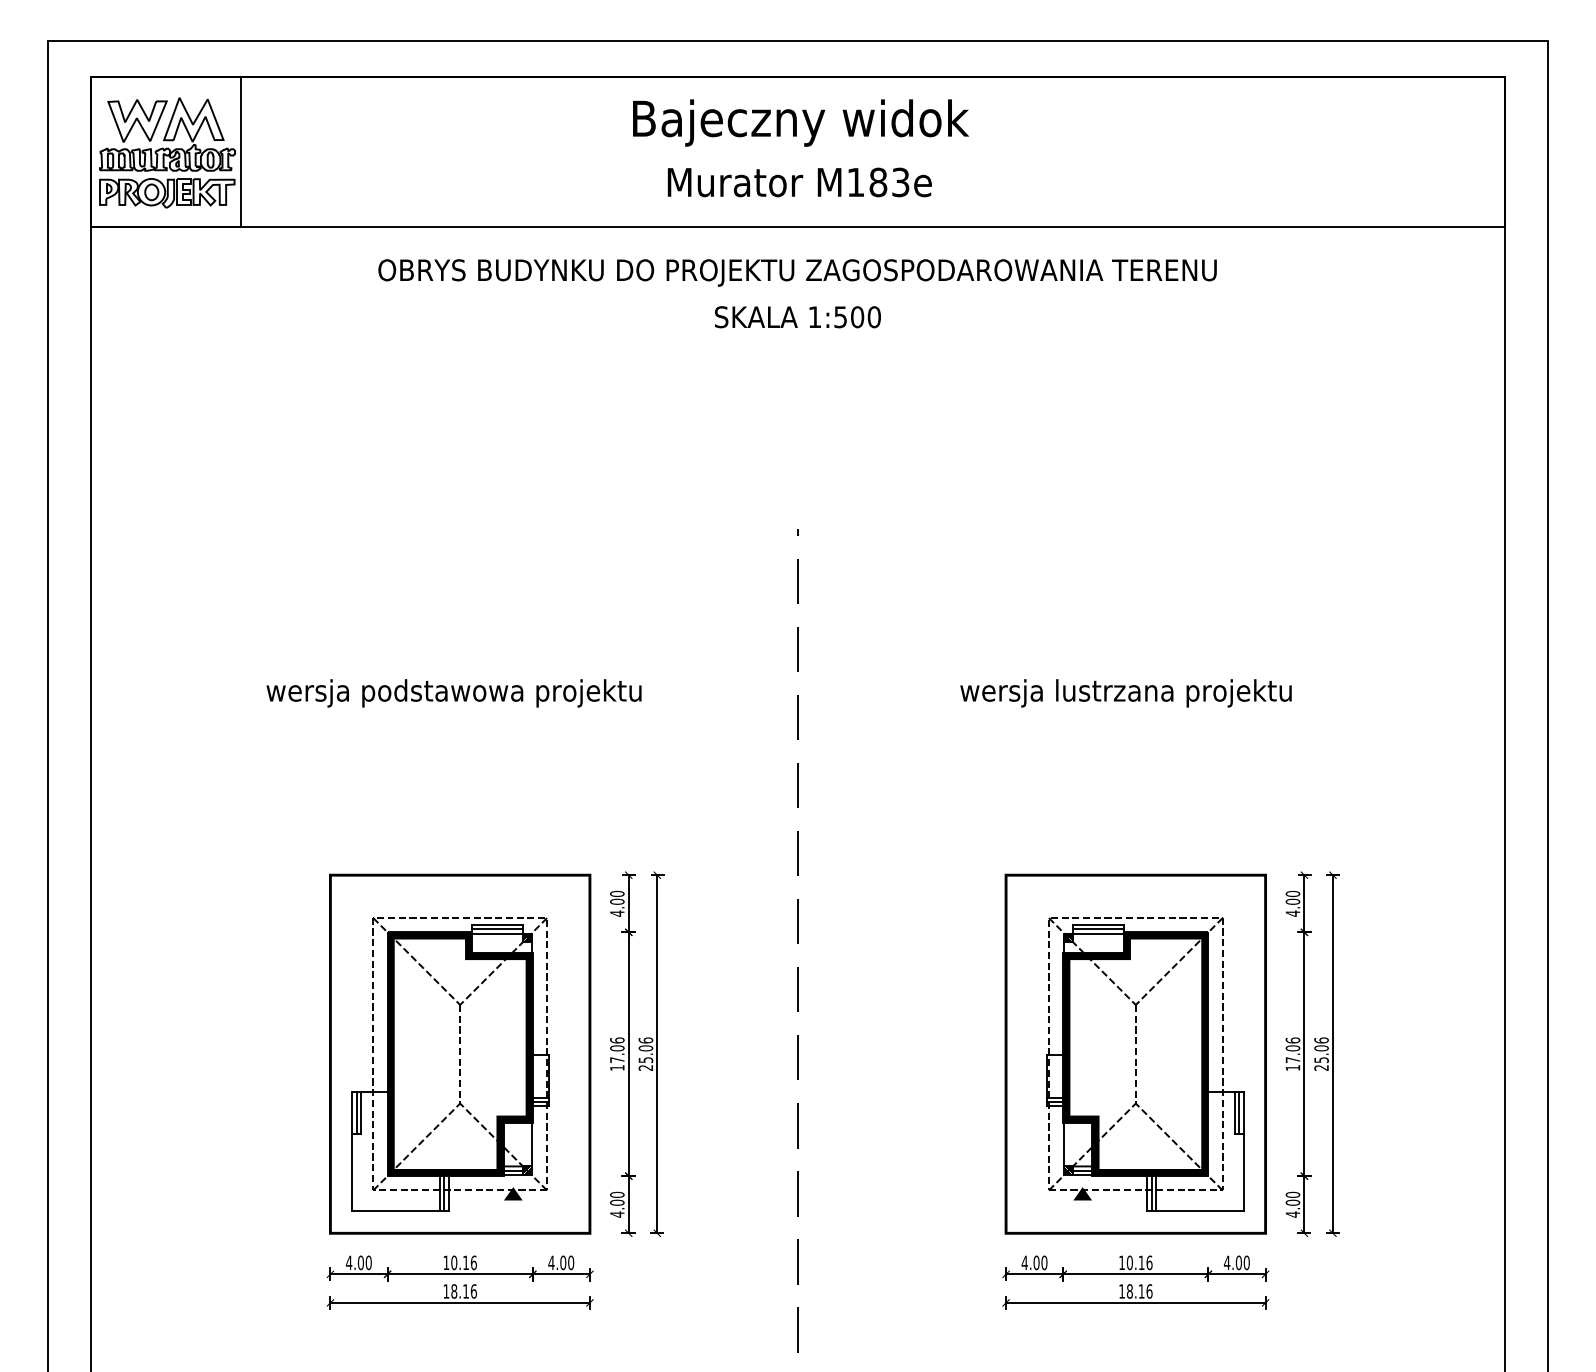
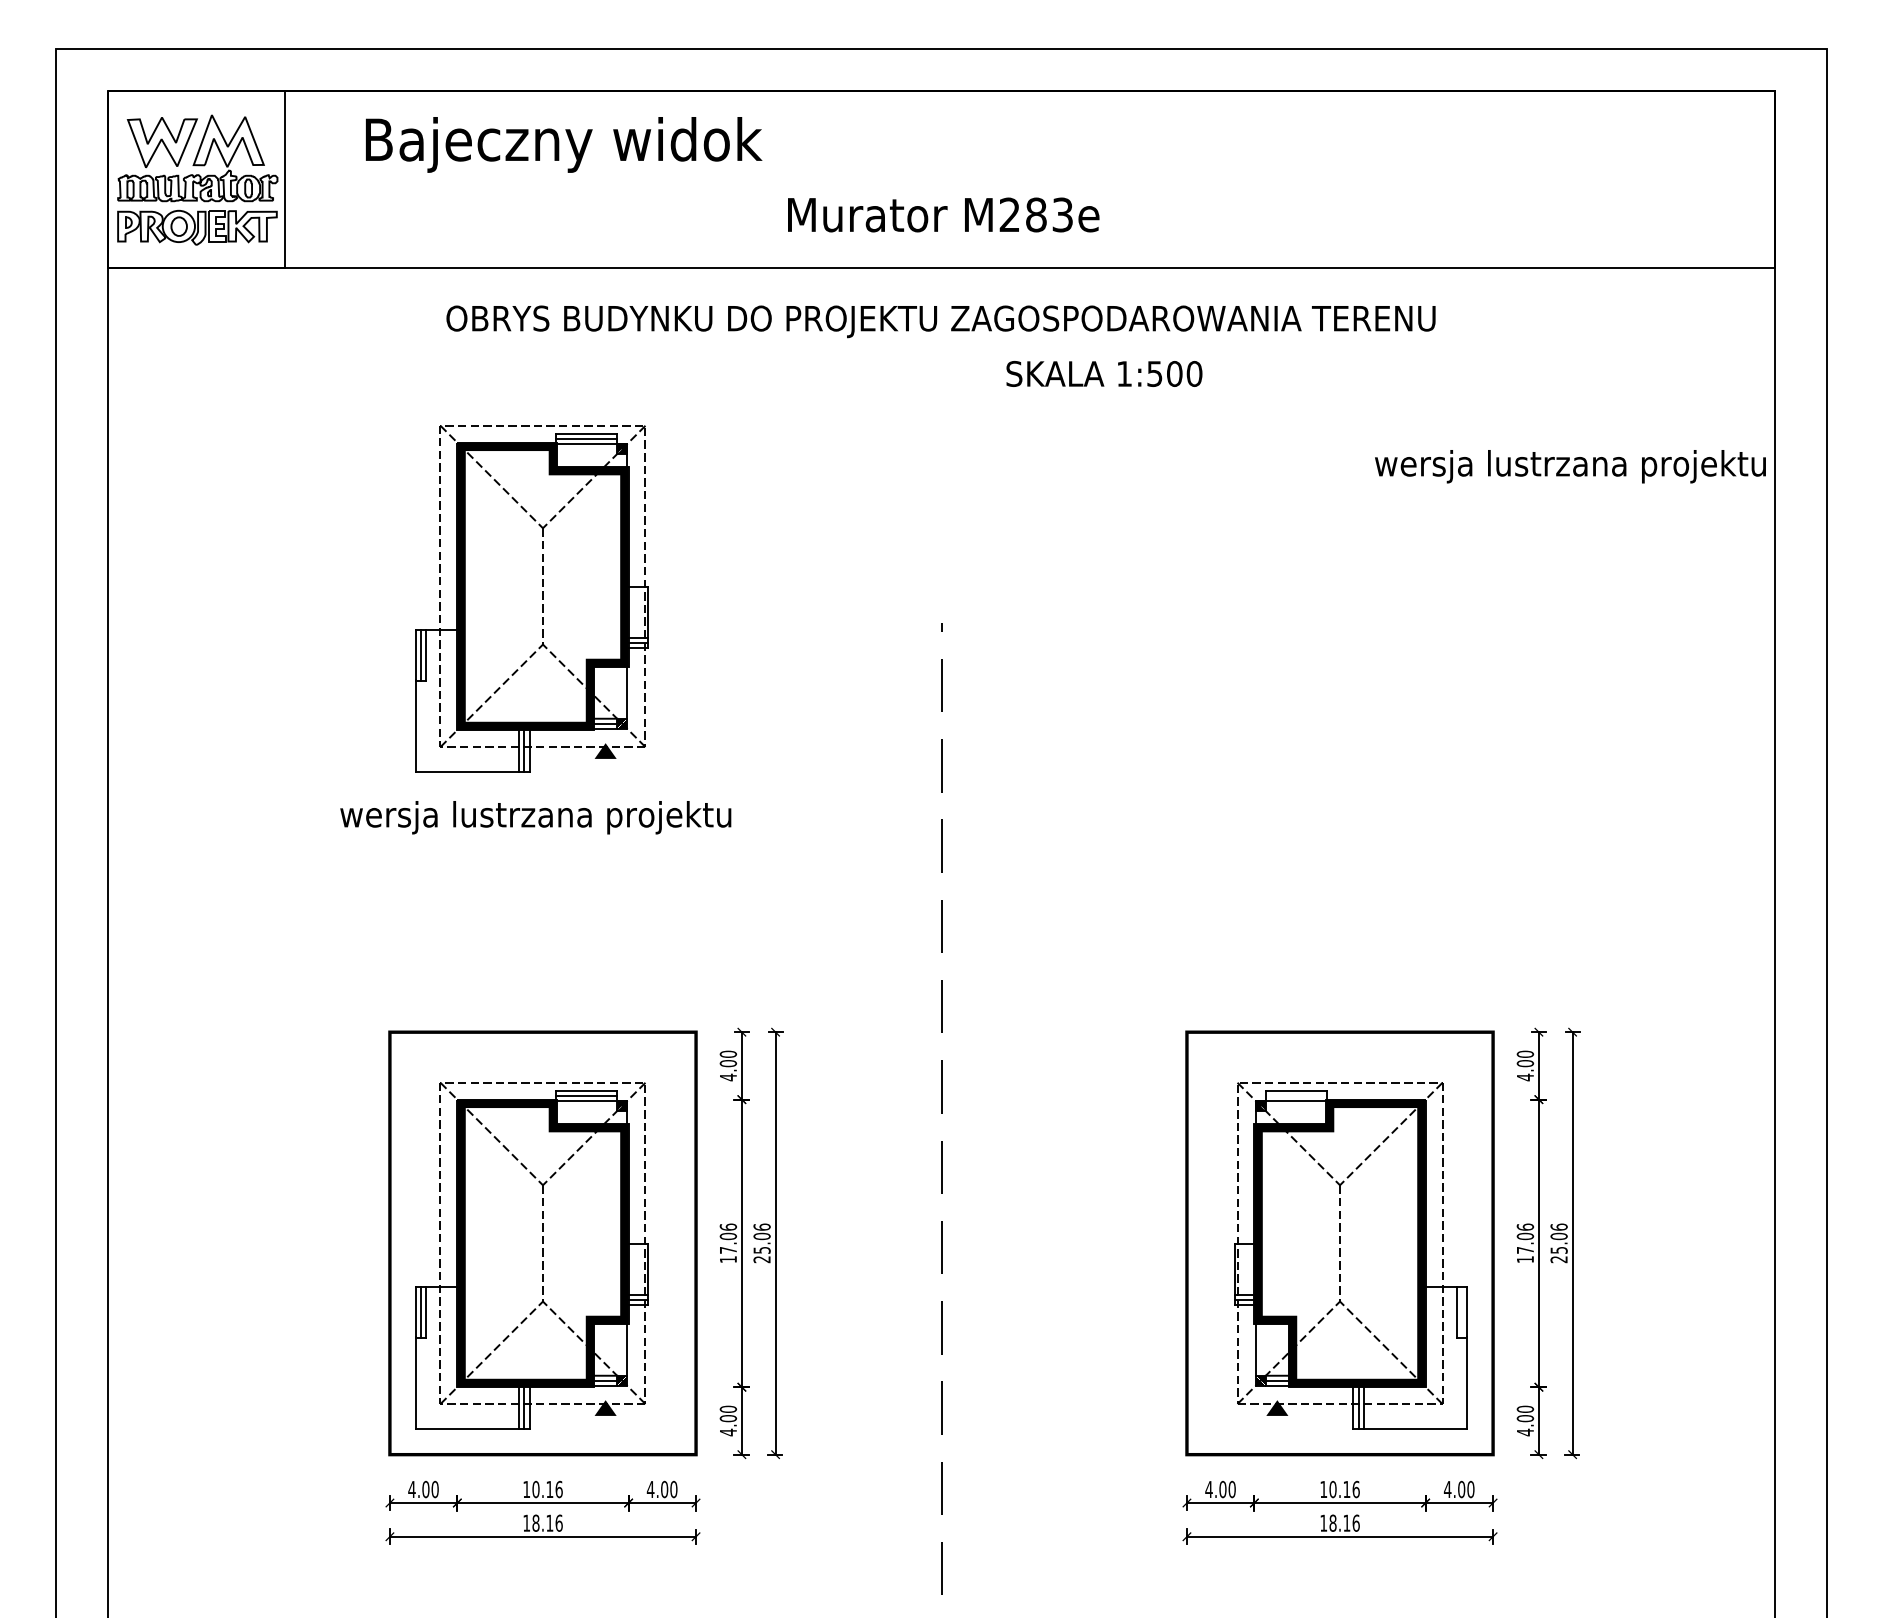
text: (801, 122) -> (564, 144), moved
text: (855, 182) -> (1009, 214), M183e -> M283e
text: (798, 316) -> (1104, 373), moved
part: (450, 507) -> (531, 598), added
text: (453, 693) -> (535, 817), wersja podstawowa projektu -> wersja lustrzana projektu
text: (1126, 693) -> (1570, 466), moved
line: (1098, 928) -> (1295, 1095), removed
line: (1239, 1112) -> (1462, 1312), removed

